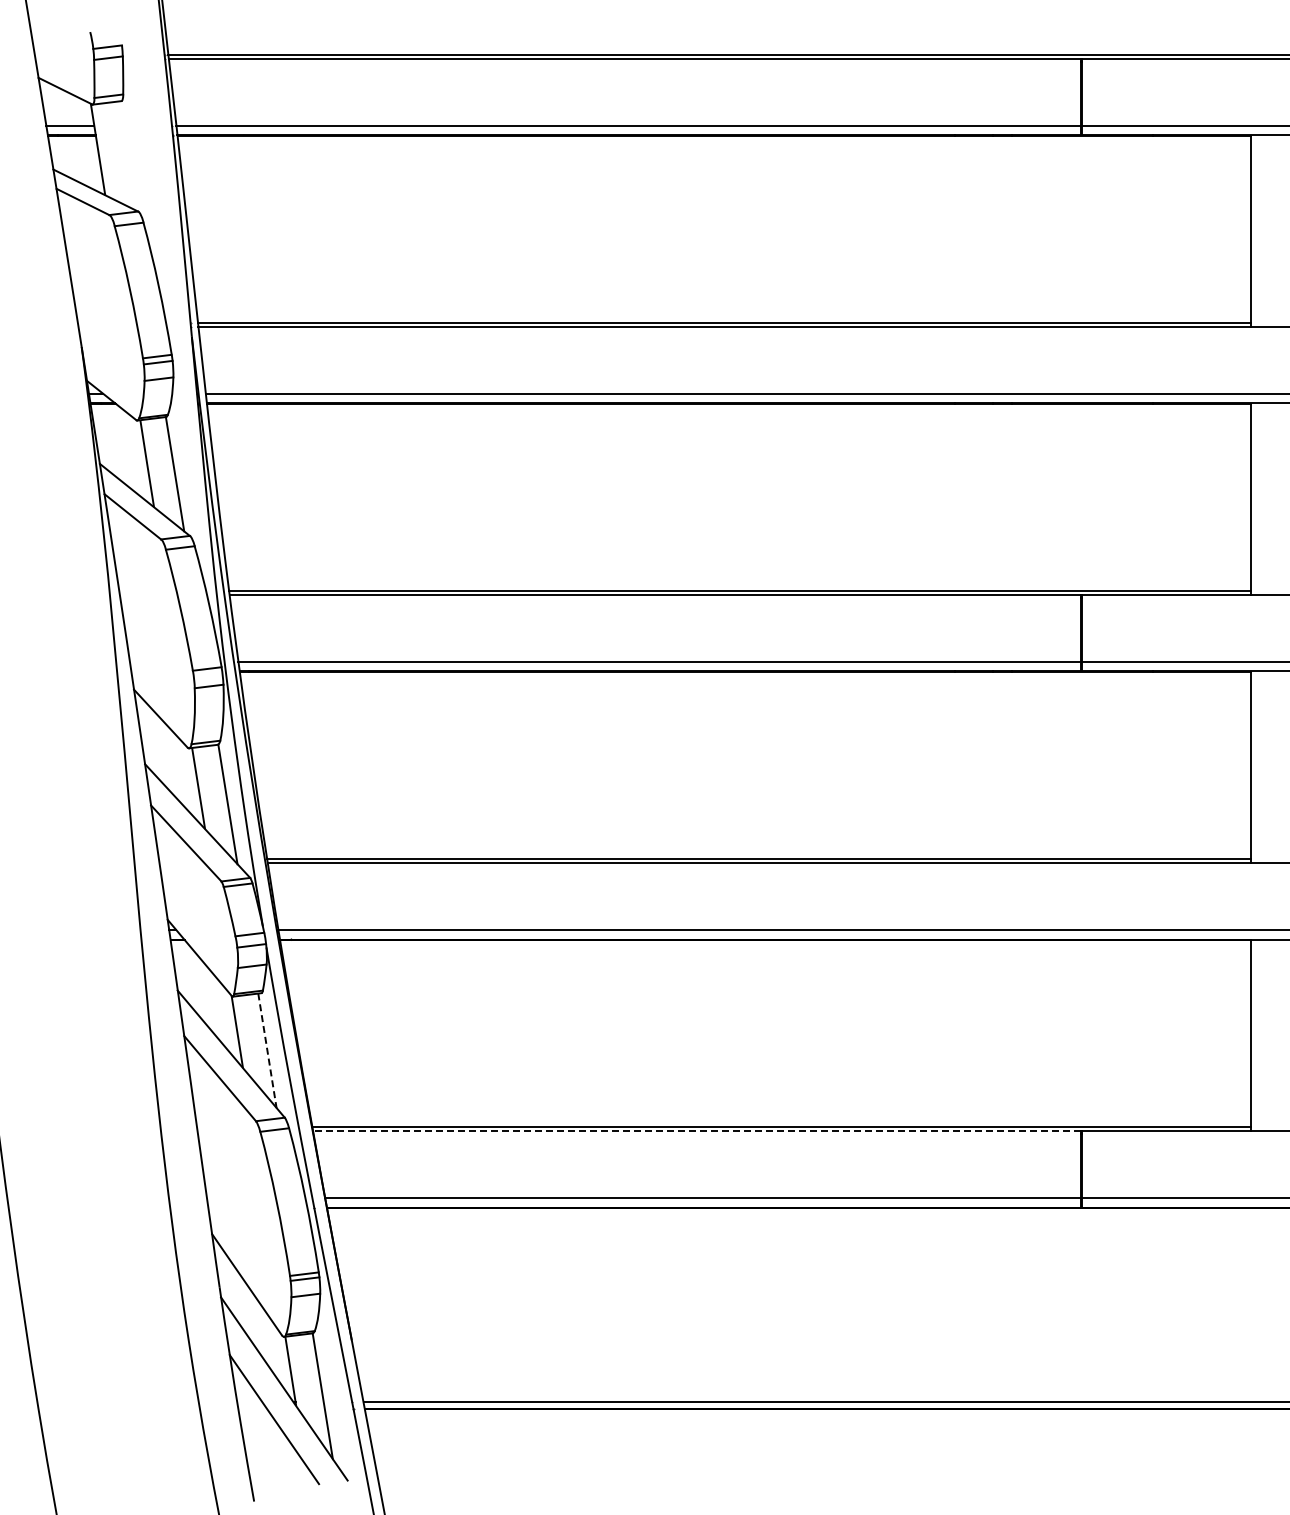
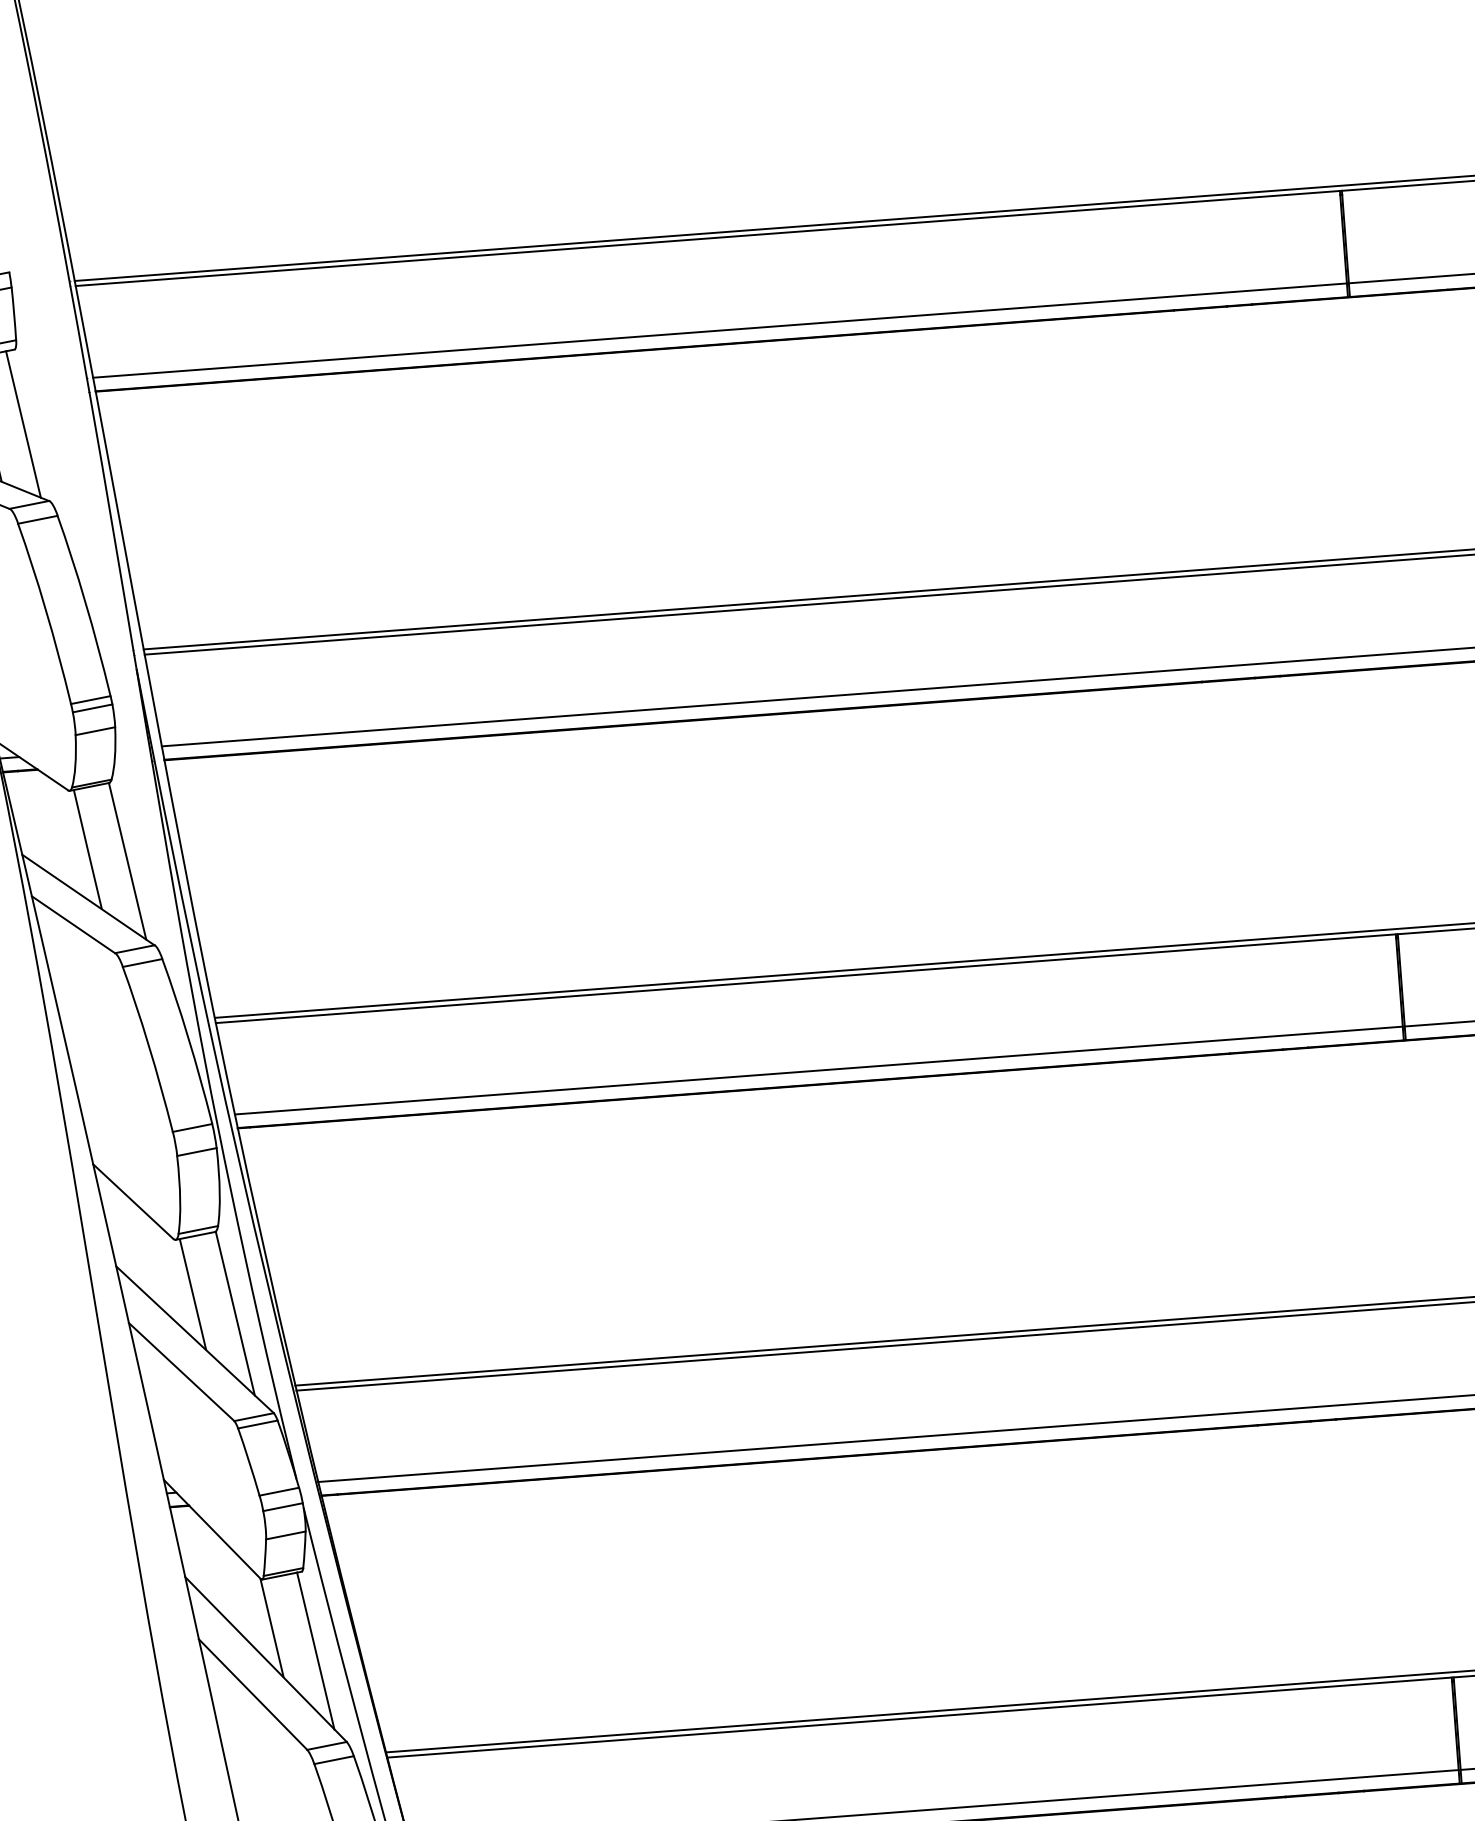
line: (123, 154) -> (22, 423), added
line: (267, 1051) -> (315, 1651), dashed -> solid
line: (696, 1131) -> (919, 1718), dashed -> solid

